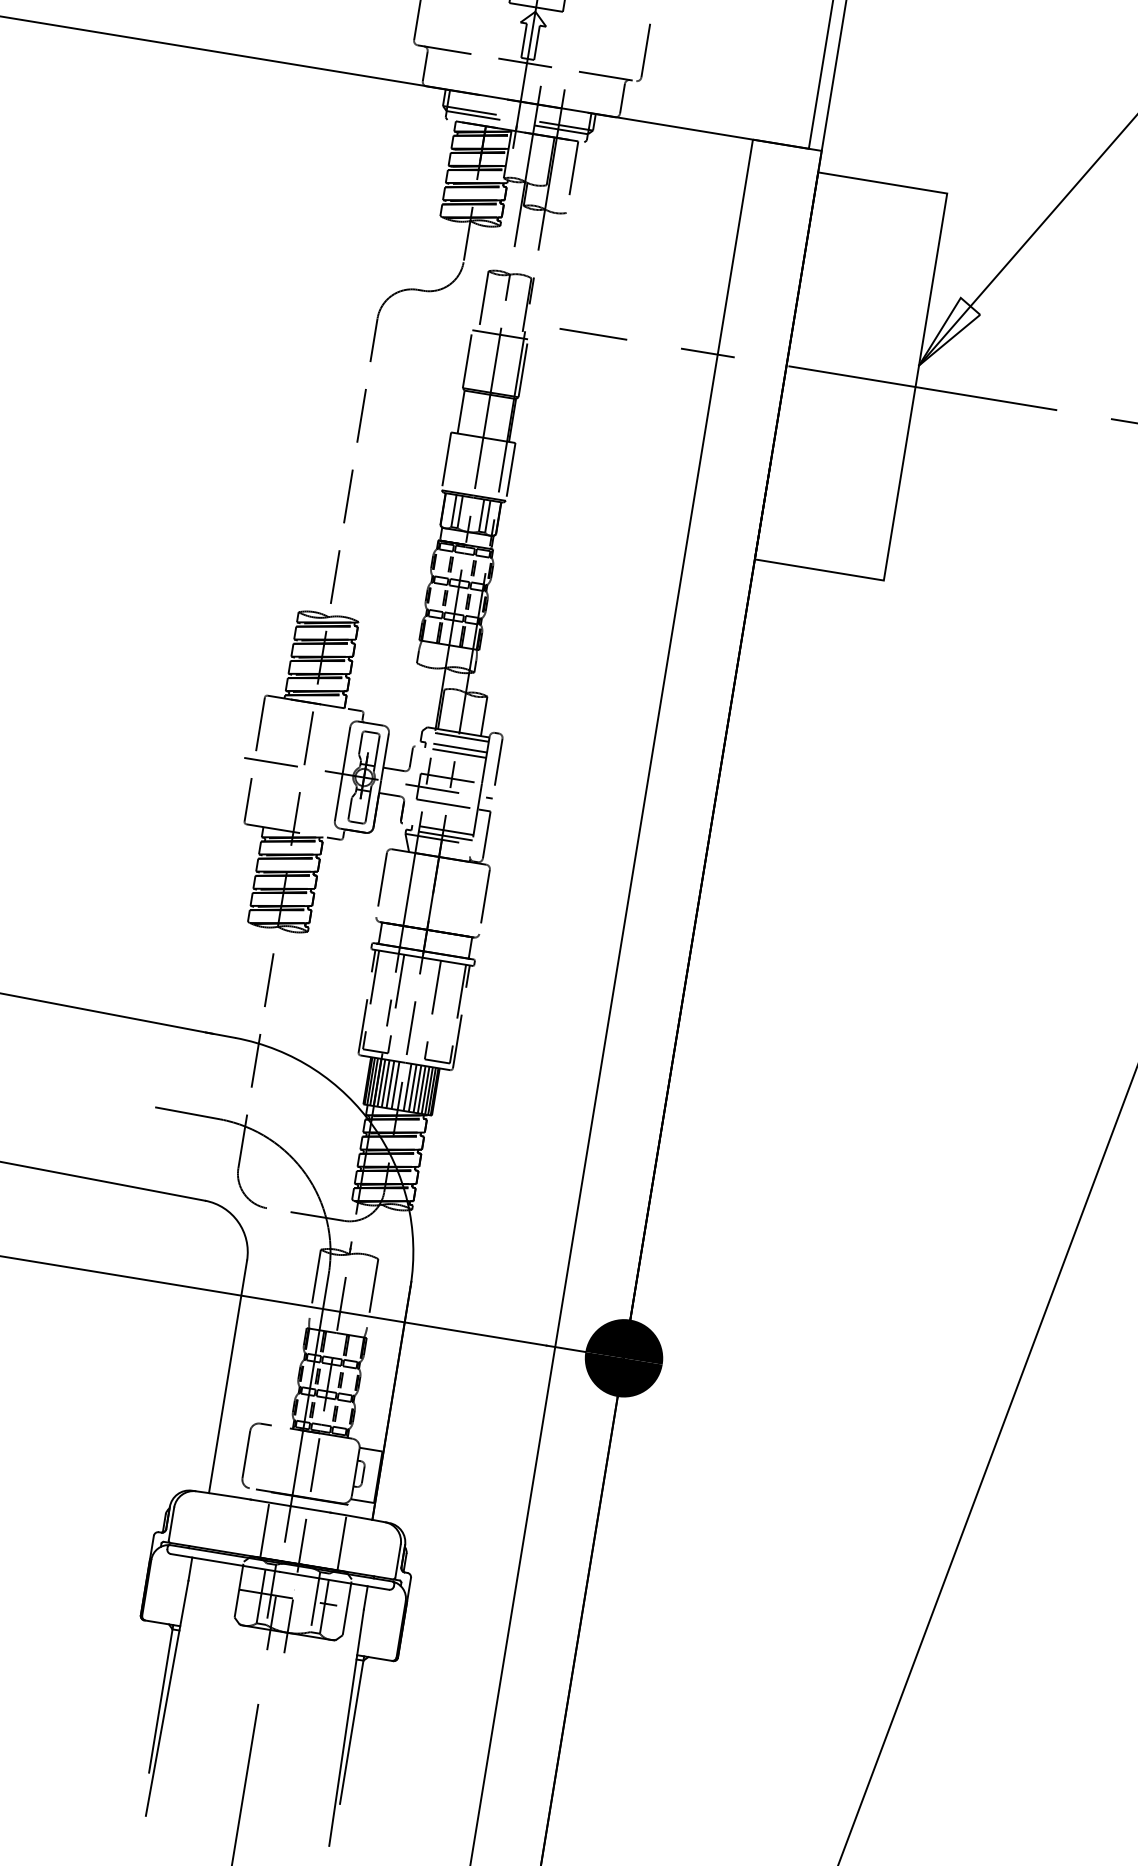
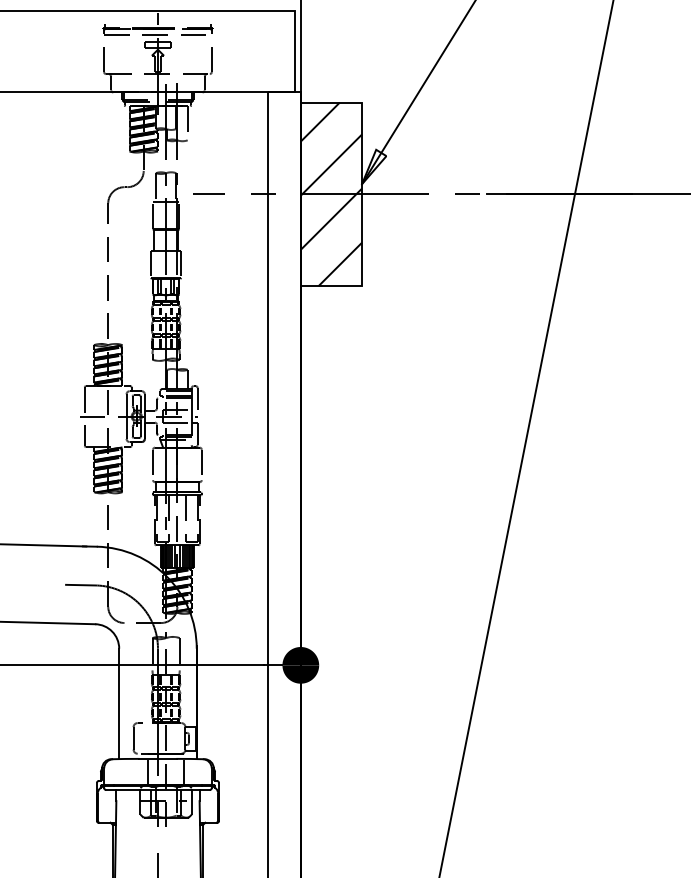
hatch: (851, 376) -> (331, 194), added

